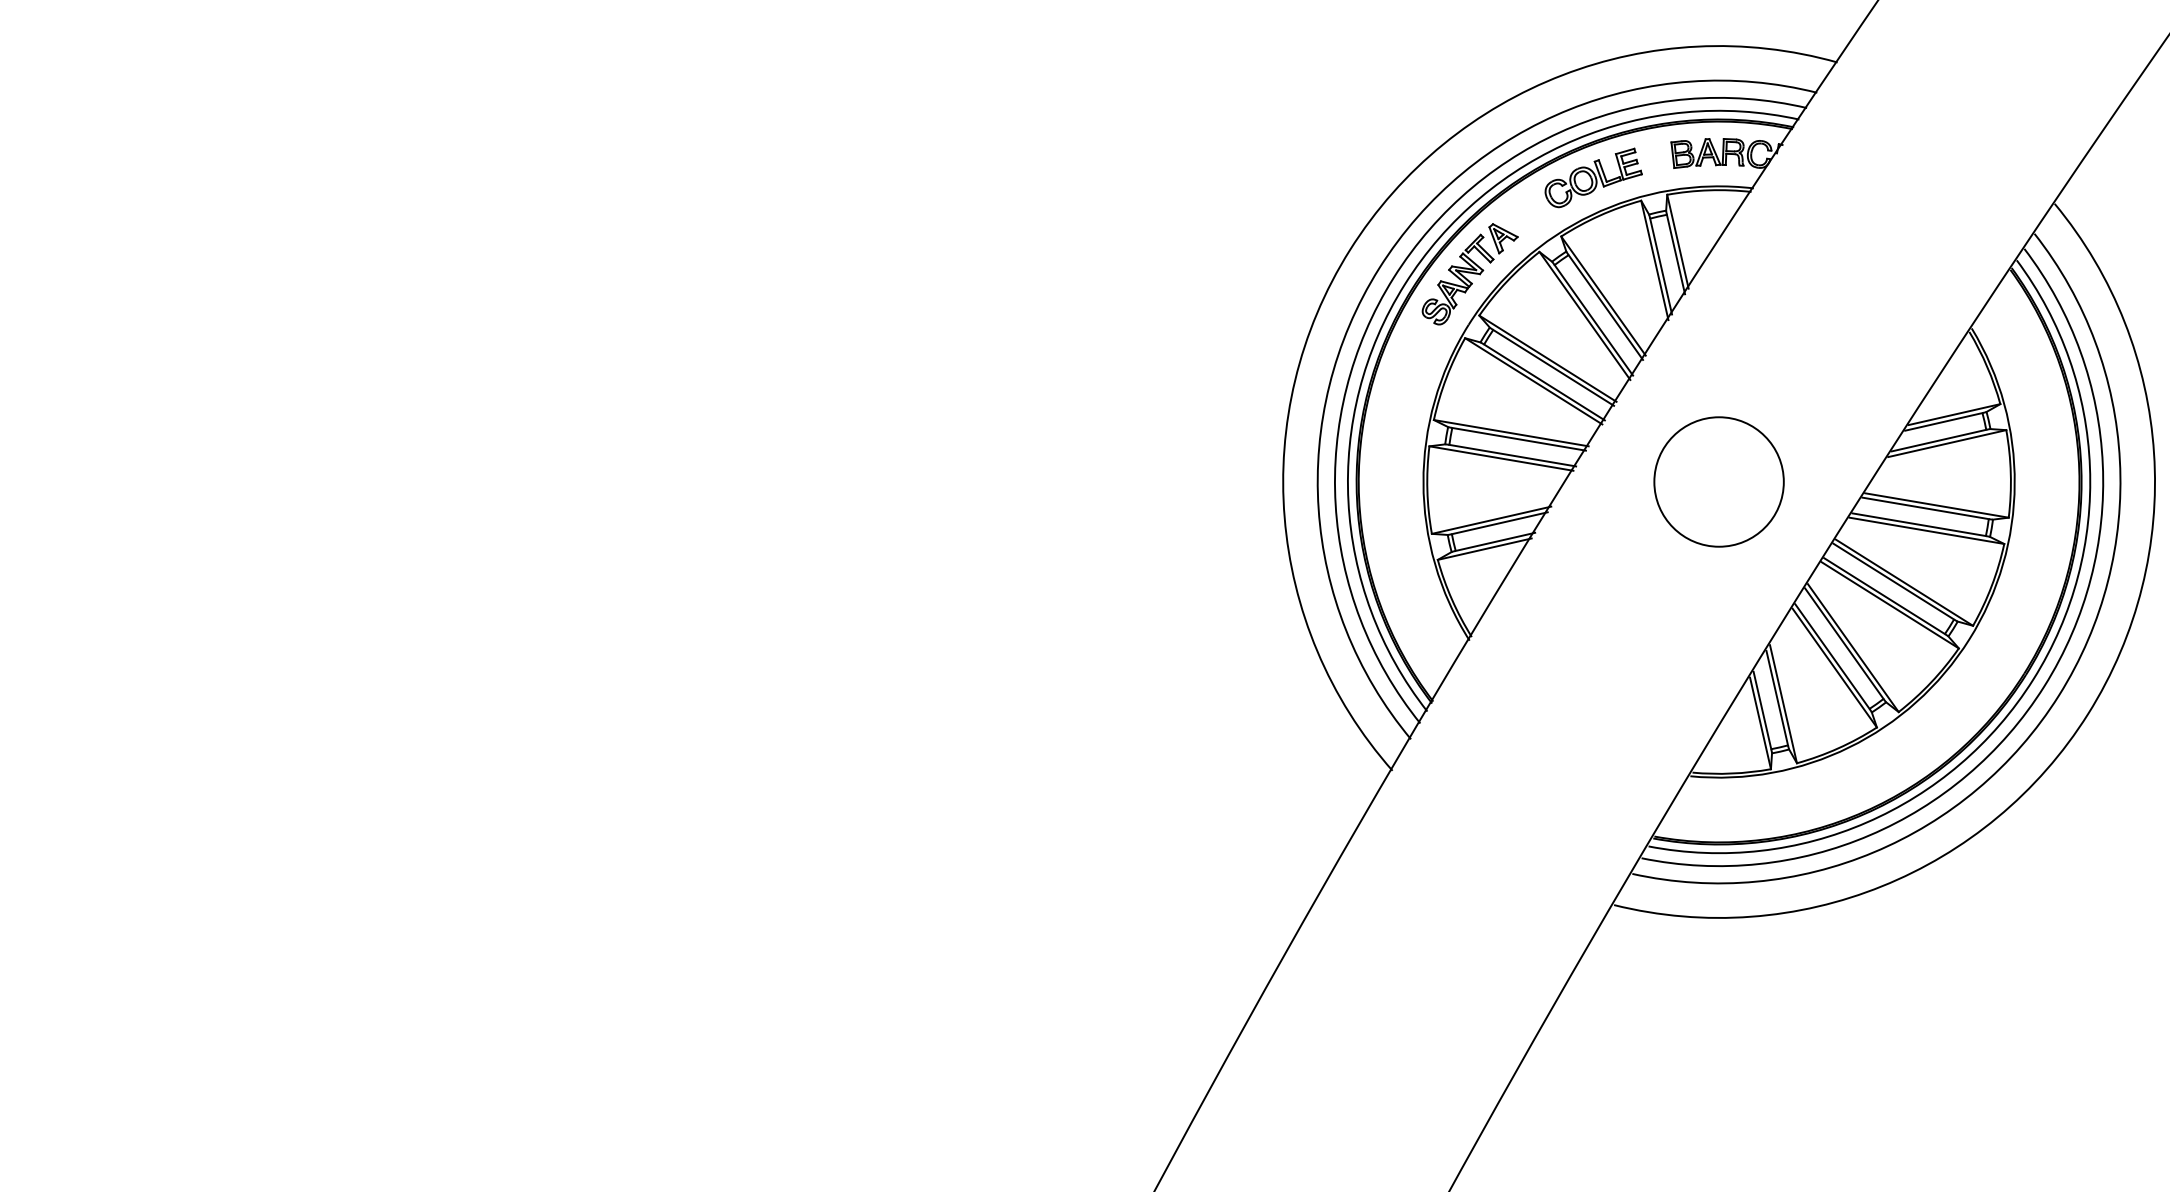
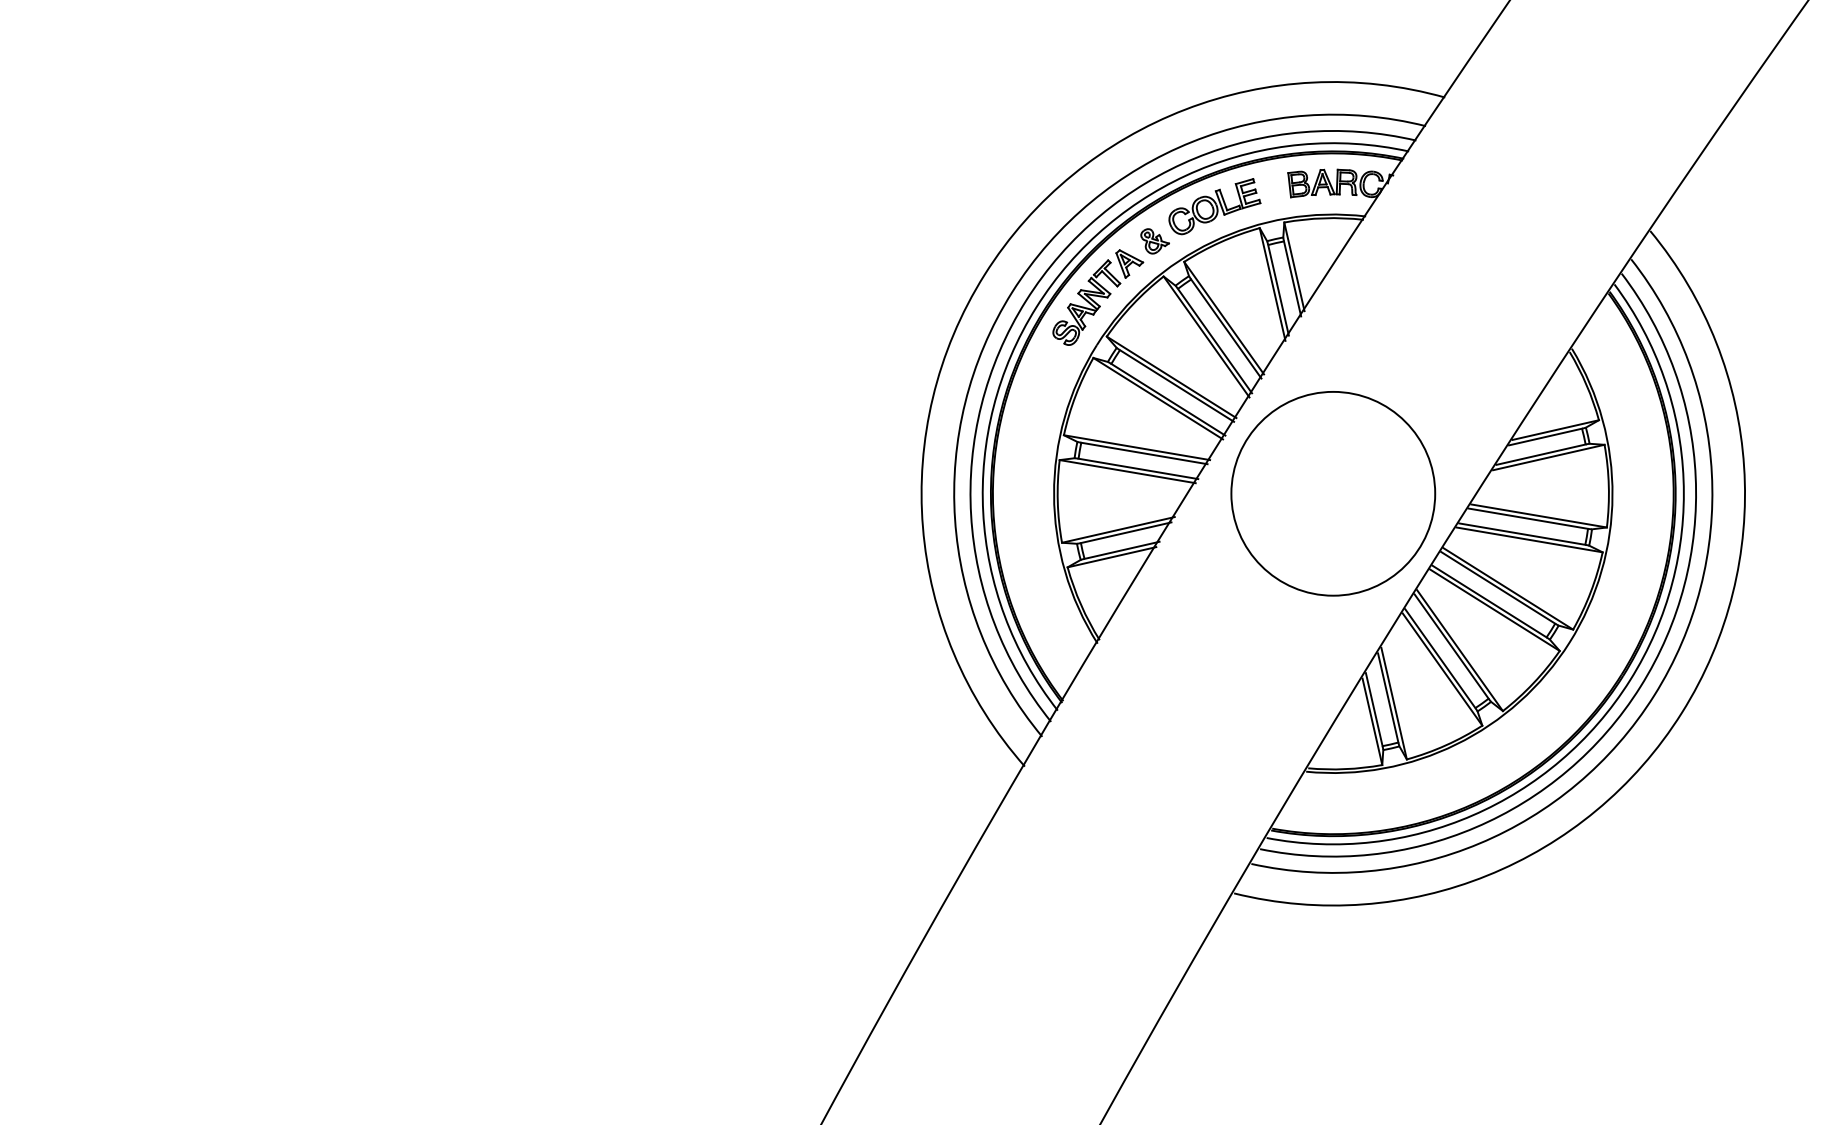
part: (1530, 214) -> (1155, 241), added
circle: (1719, 481) -> (1333, 493), size x1.67

